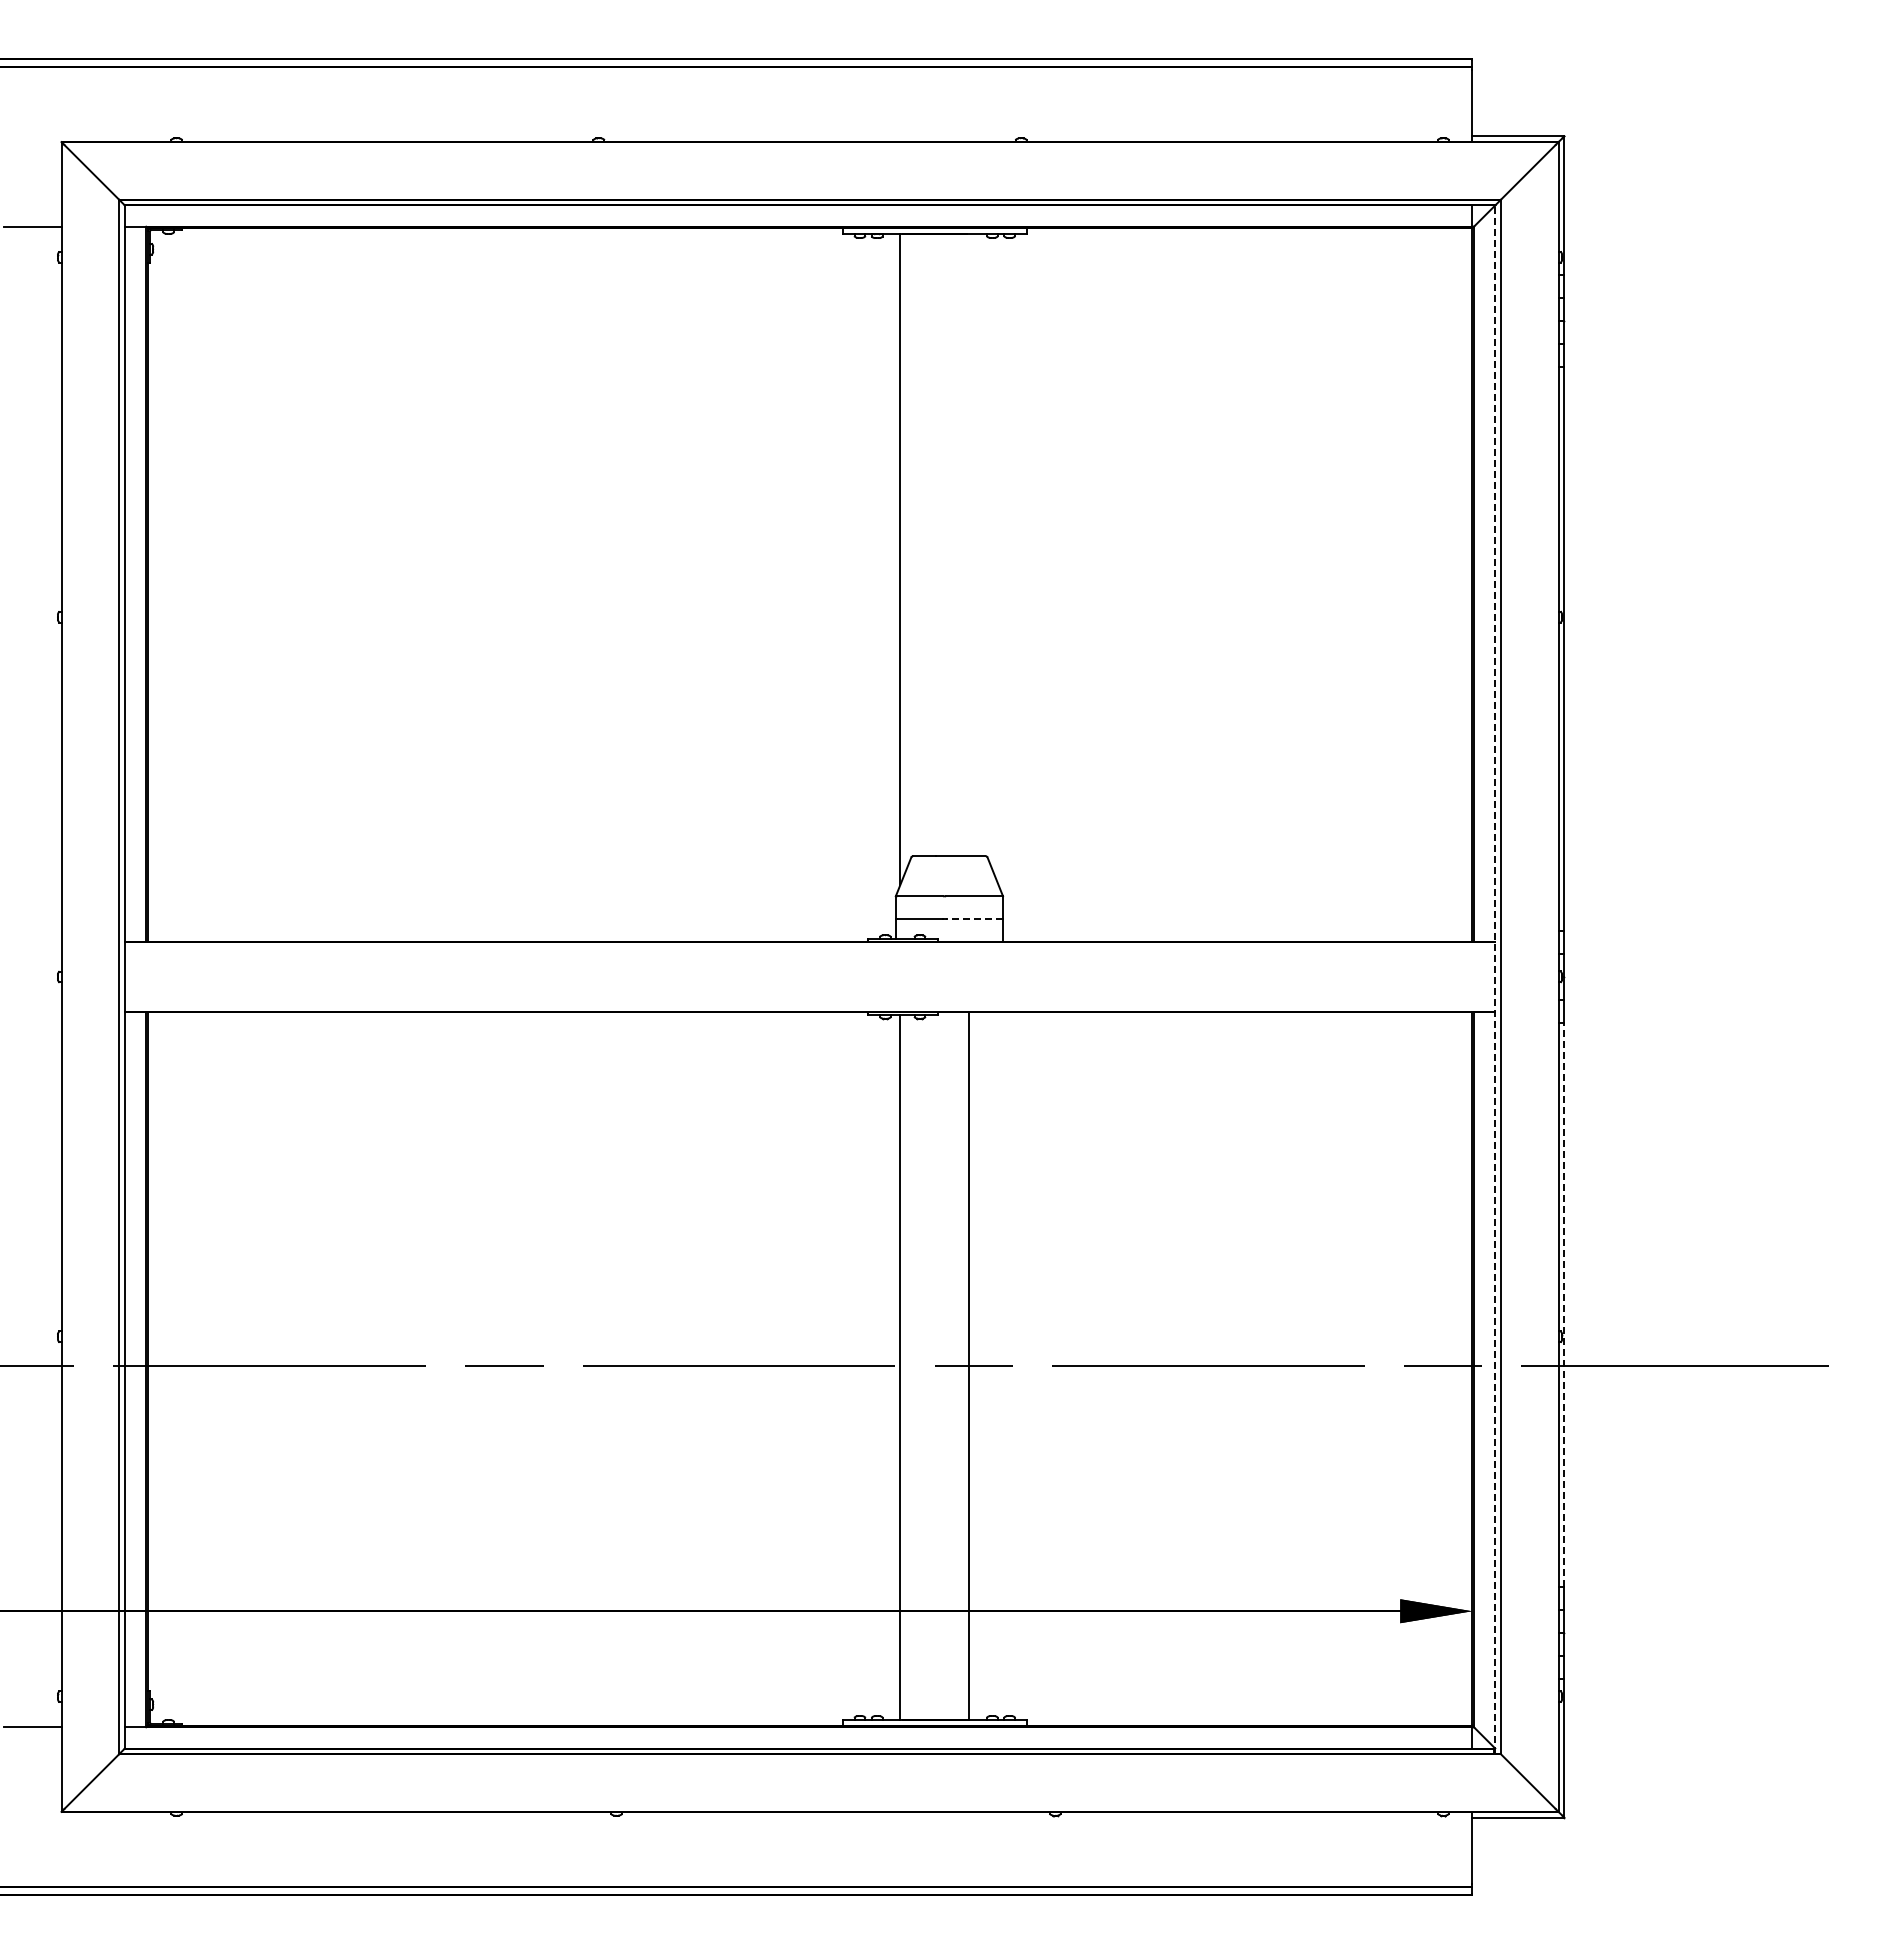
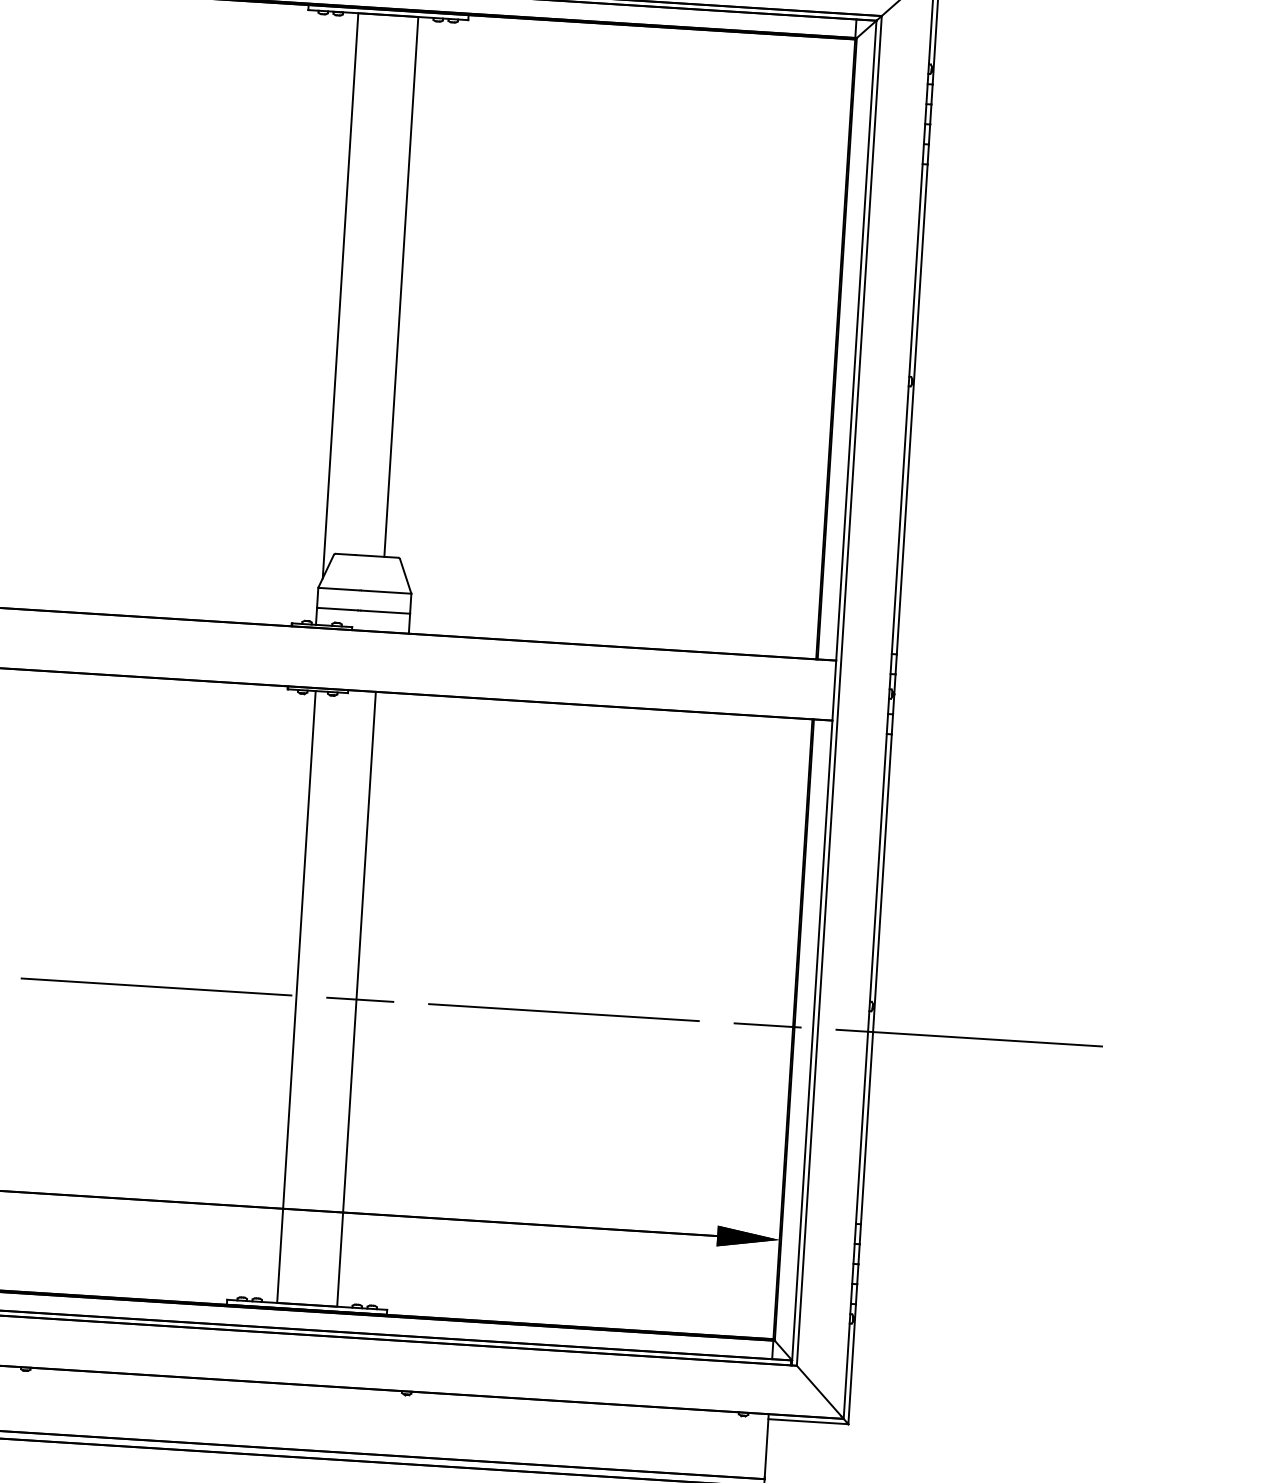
line: (969, 545) -> (401, 287), added
line: (974, 919) -> (385, 612), dashed -> solid
line: (1495, 979) -> (834, 692), dashed -> solid
line: (1564, 1304) -> (876, 978), dashed -> solid

